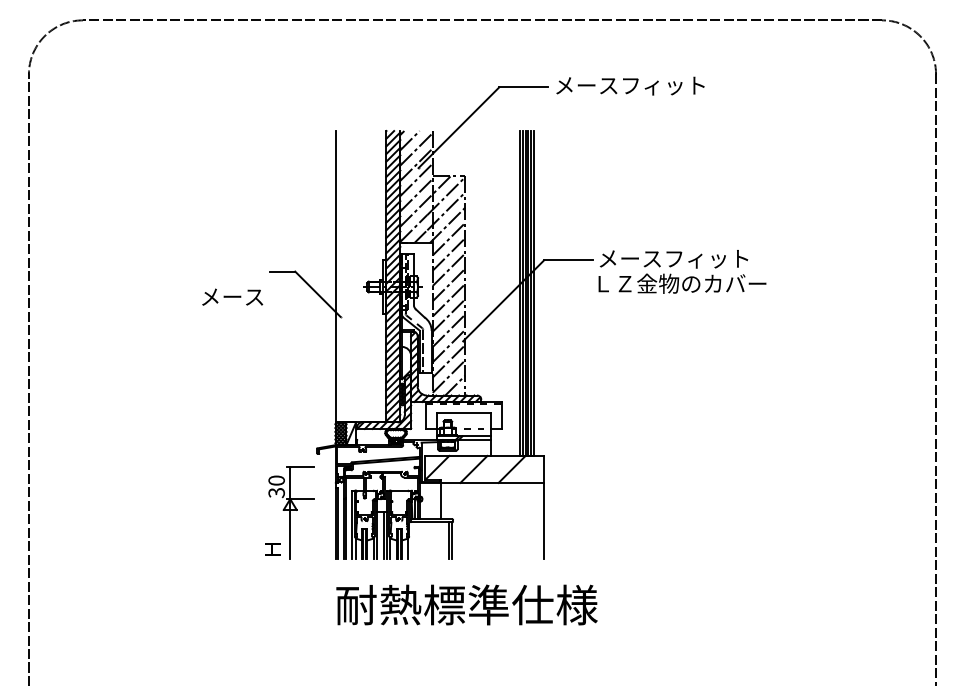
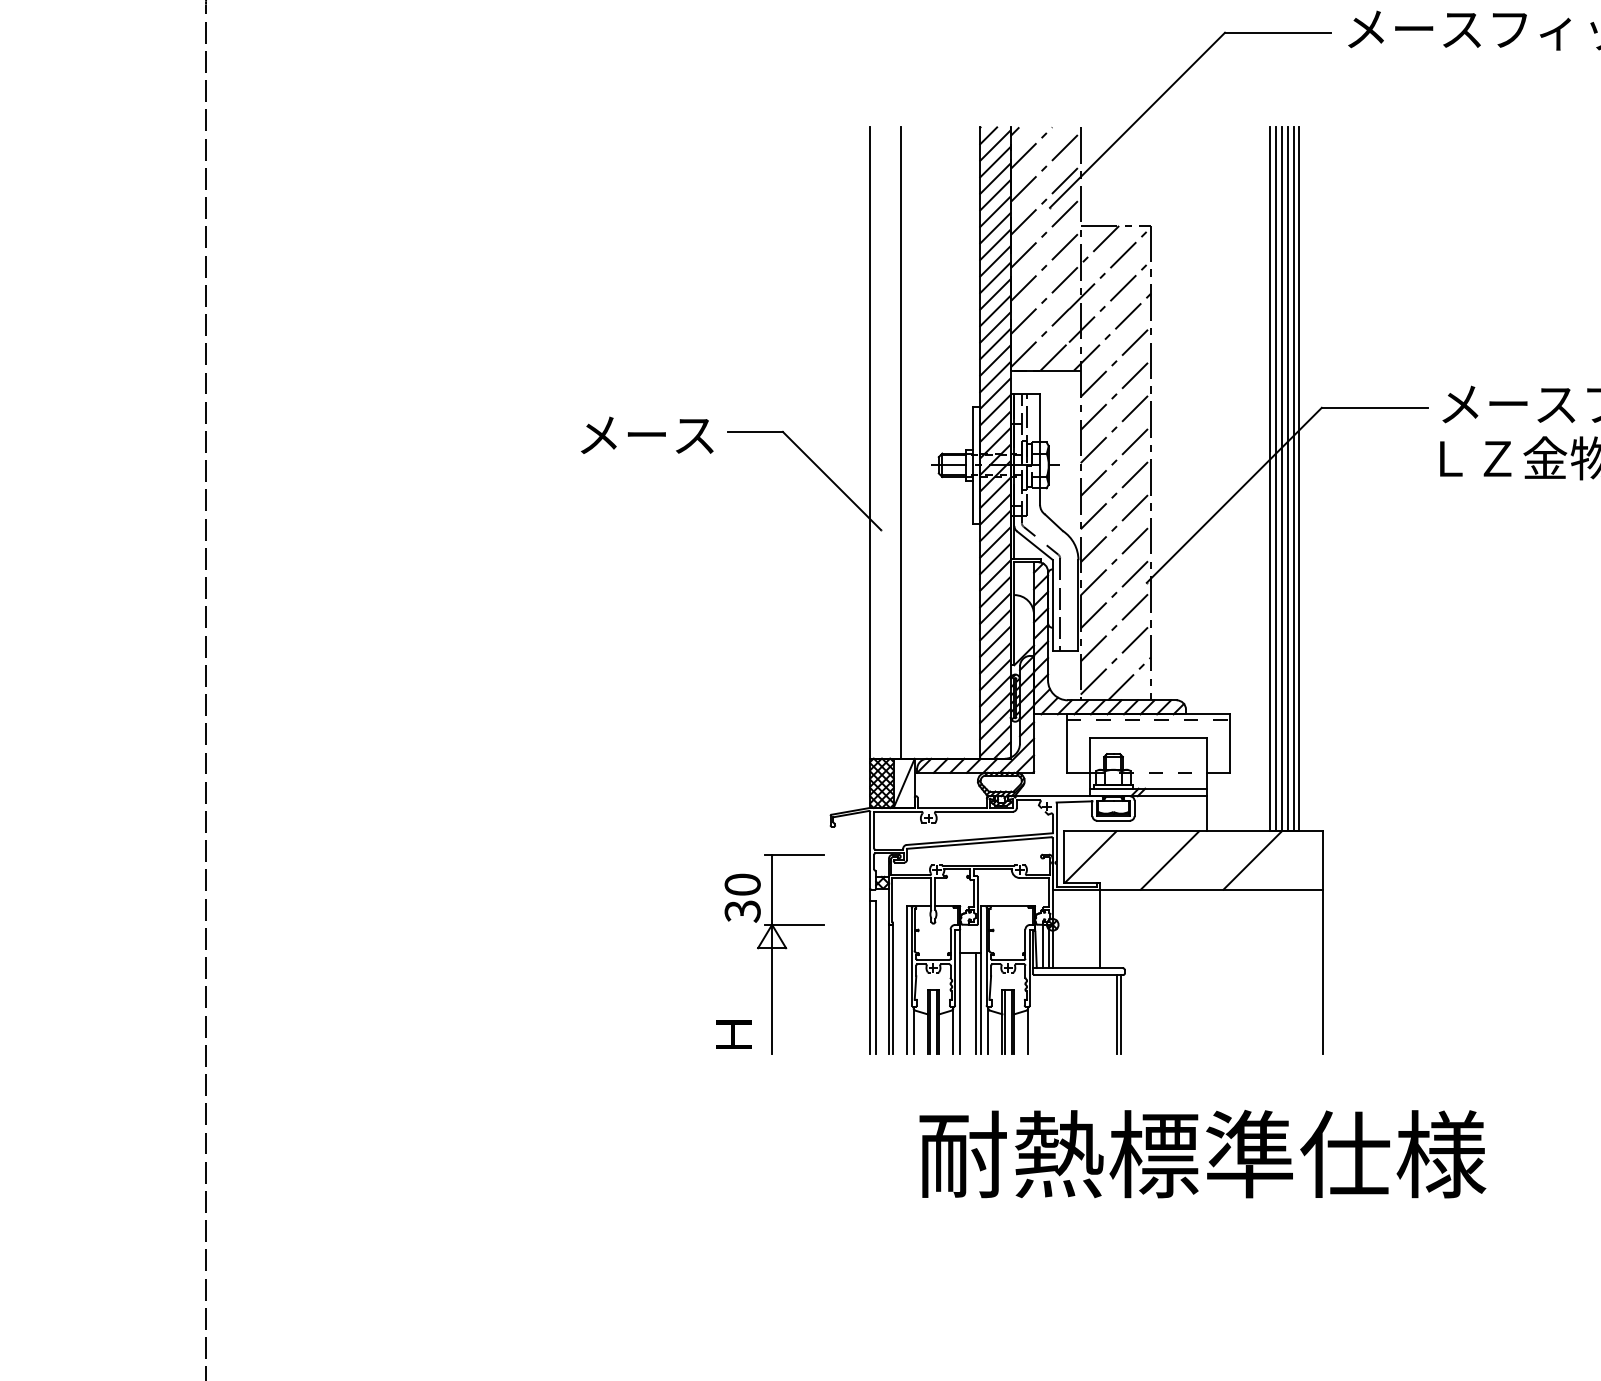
line: (349, 276) -> (900, 442), added
text: (232, 296) -> (646, 433), moved
text: (466, 604) -> (1201, 1153), moved

